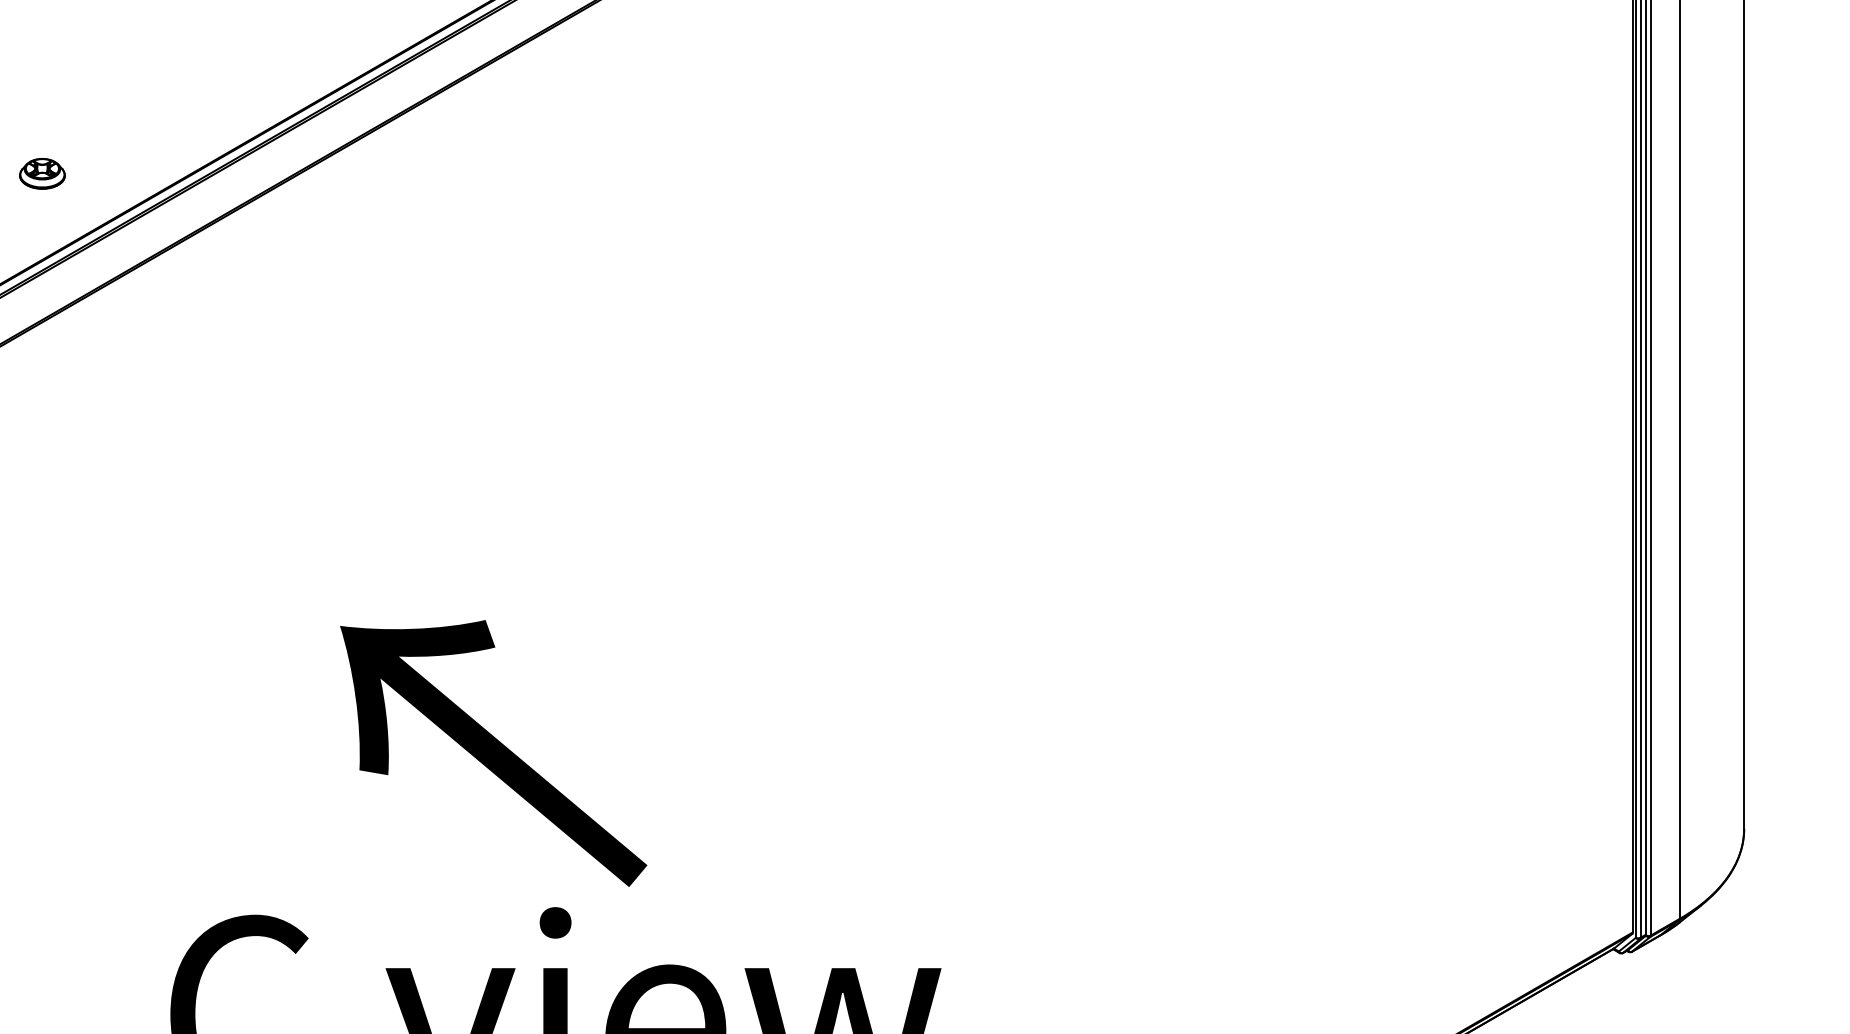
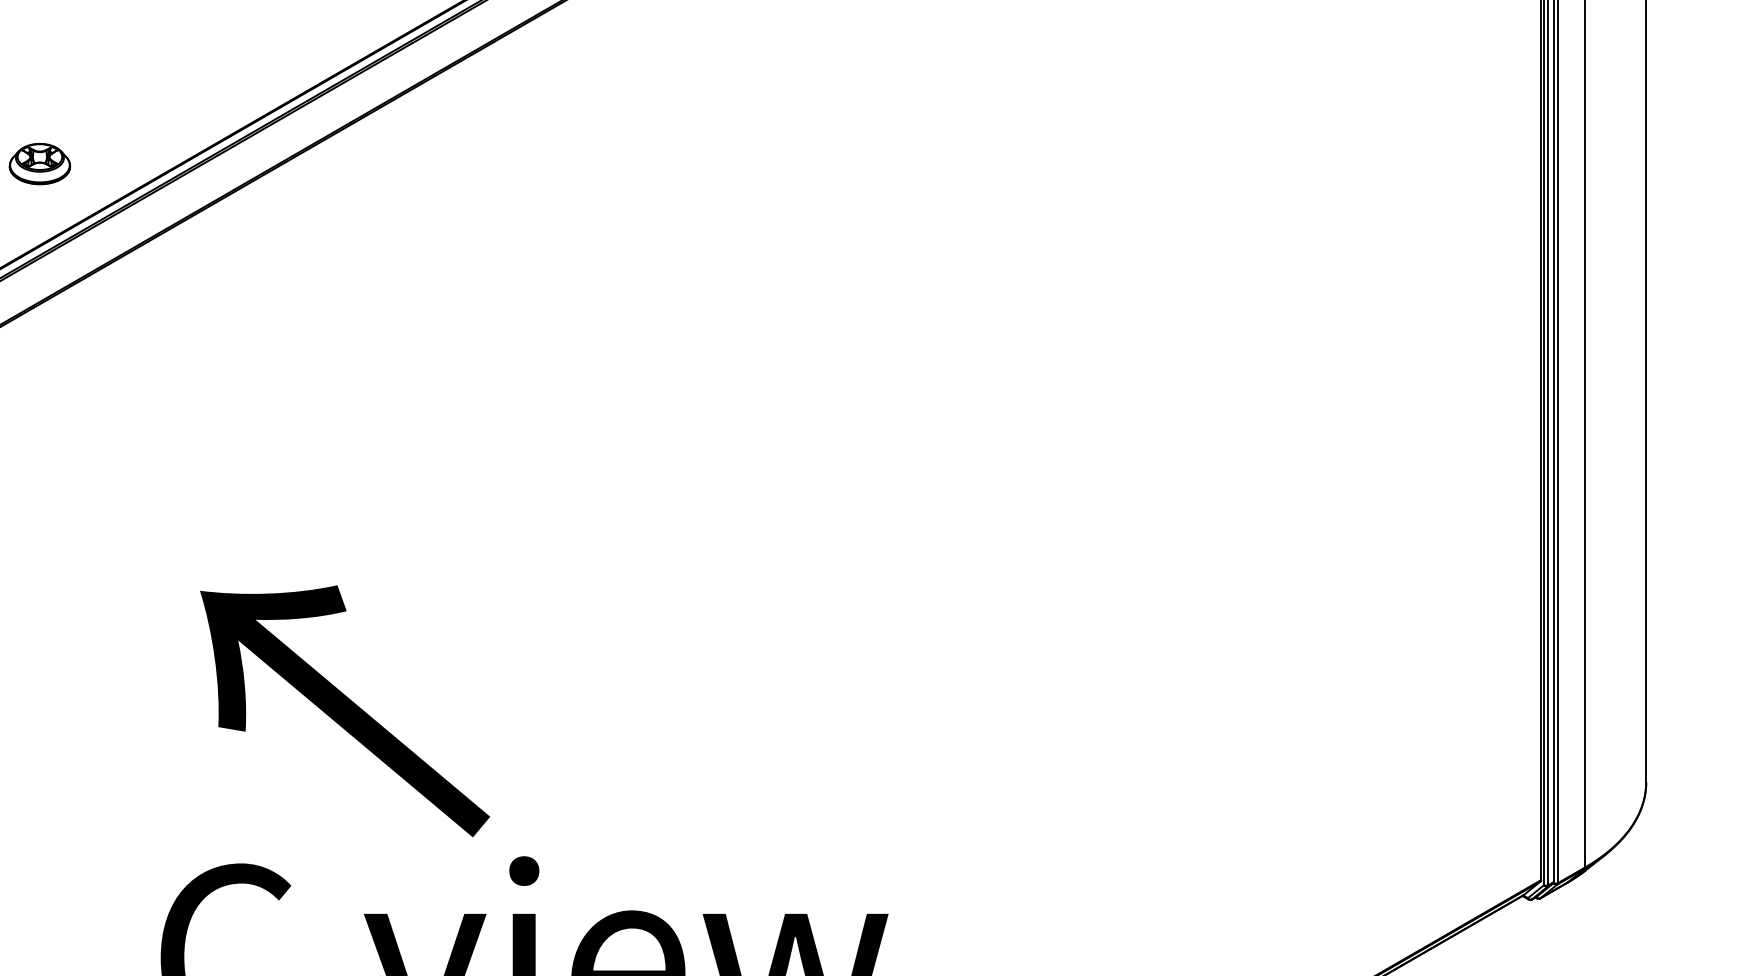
part: (42, 173) -> (40, 163), size x1.43
text: (493, 753) -> (344, 711), moved

